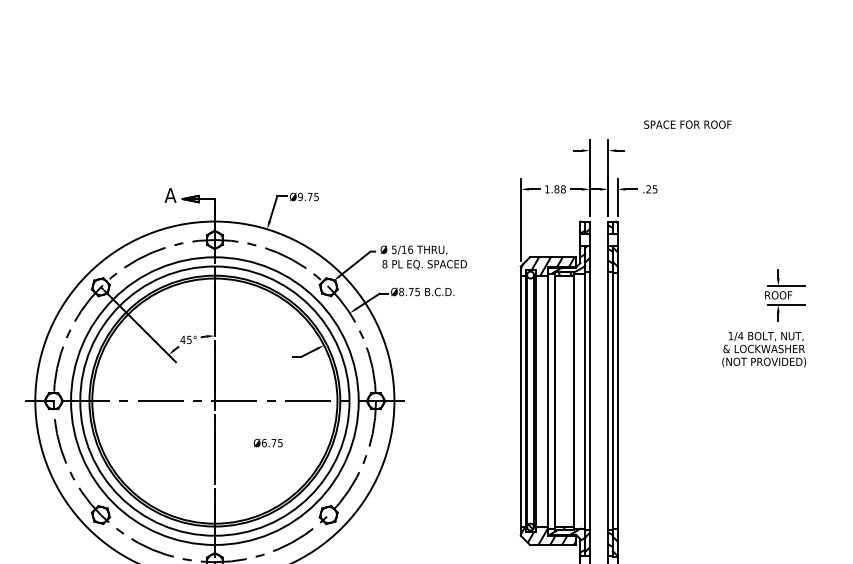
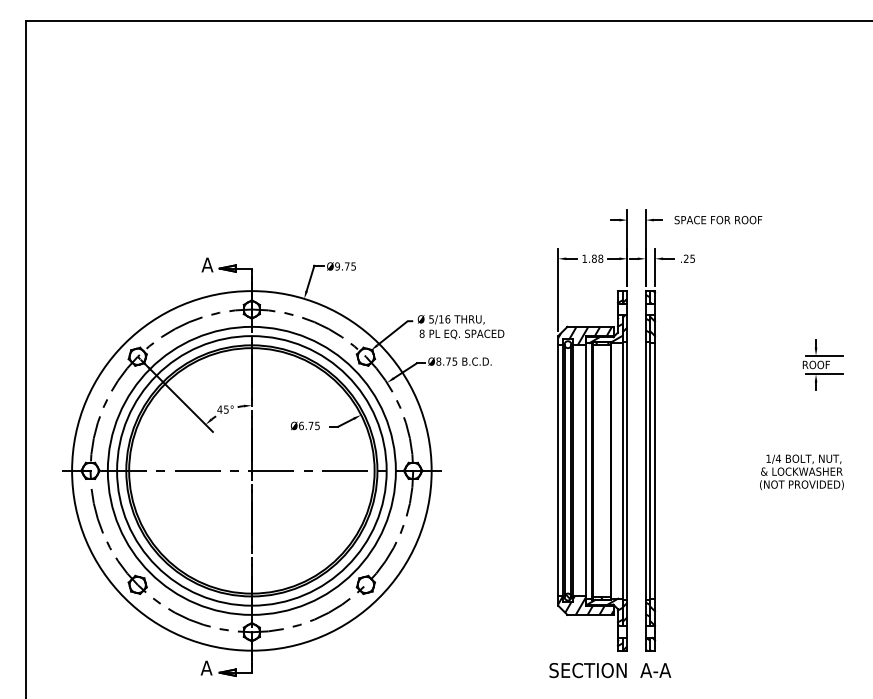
text: (687, 125) -> (718, 220), moved
text: (763, 348) -> (801, 471), moved
text: (268, 442) -> (305, 425), moved

